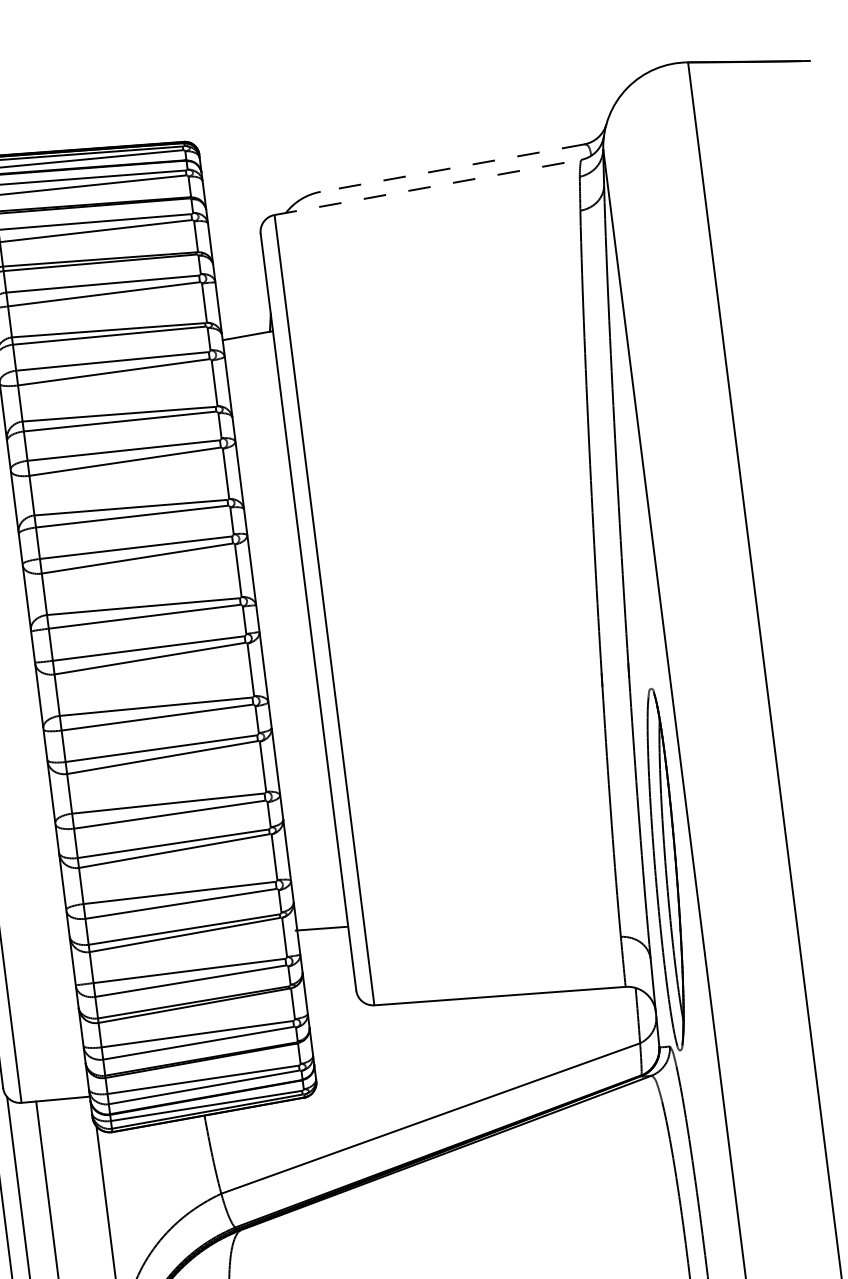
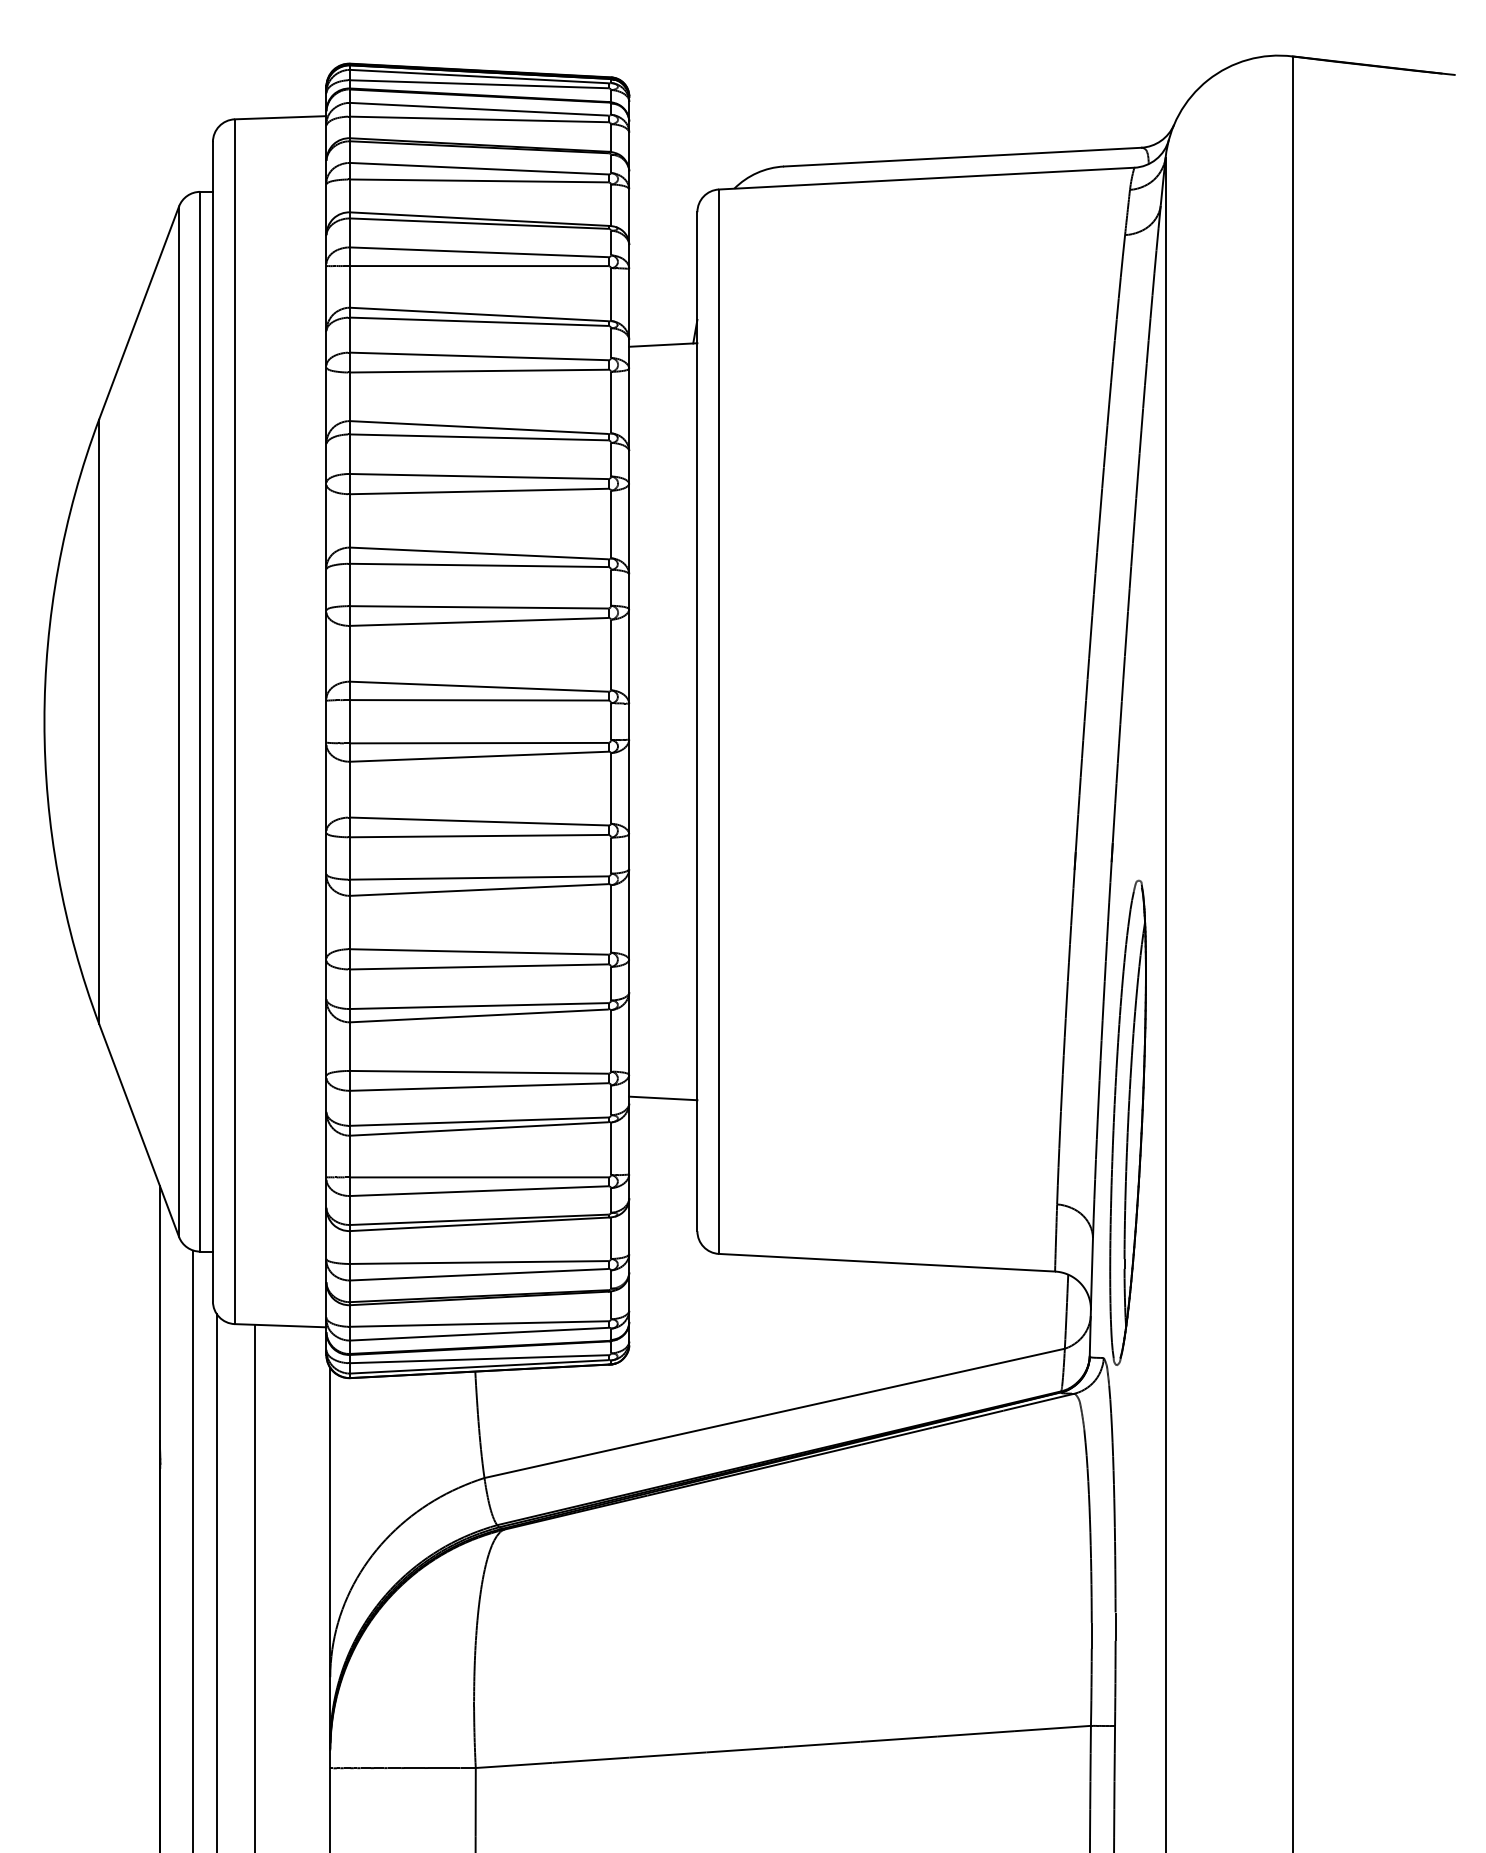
line: (452, 168) -> (962, 157), dashed -> solid
line: (427, 187) -> (926, 178), dashed -> solid
line: (321, 928) -> (663, 1098), moved

